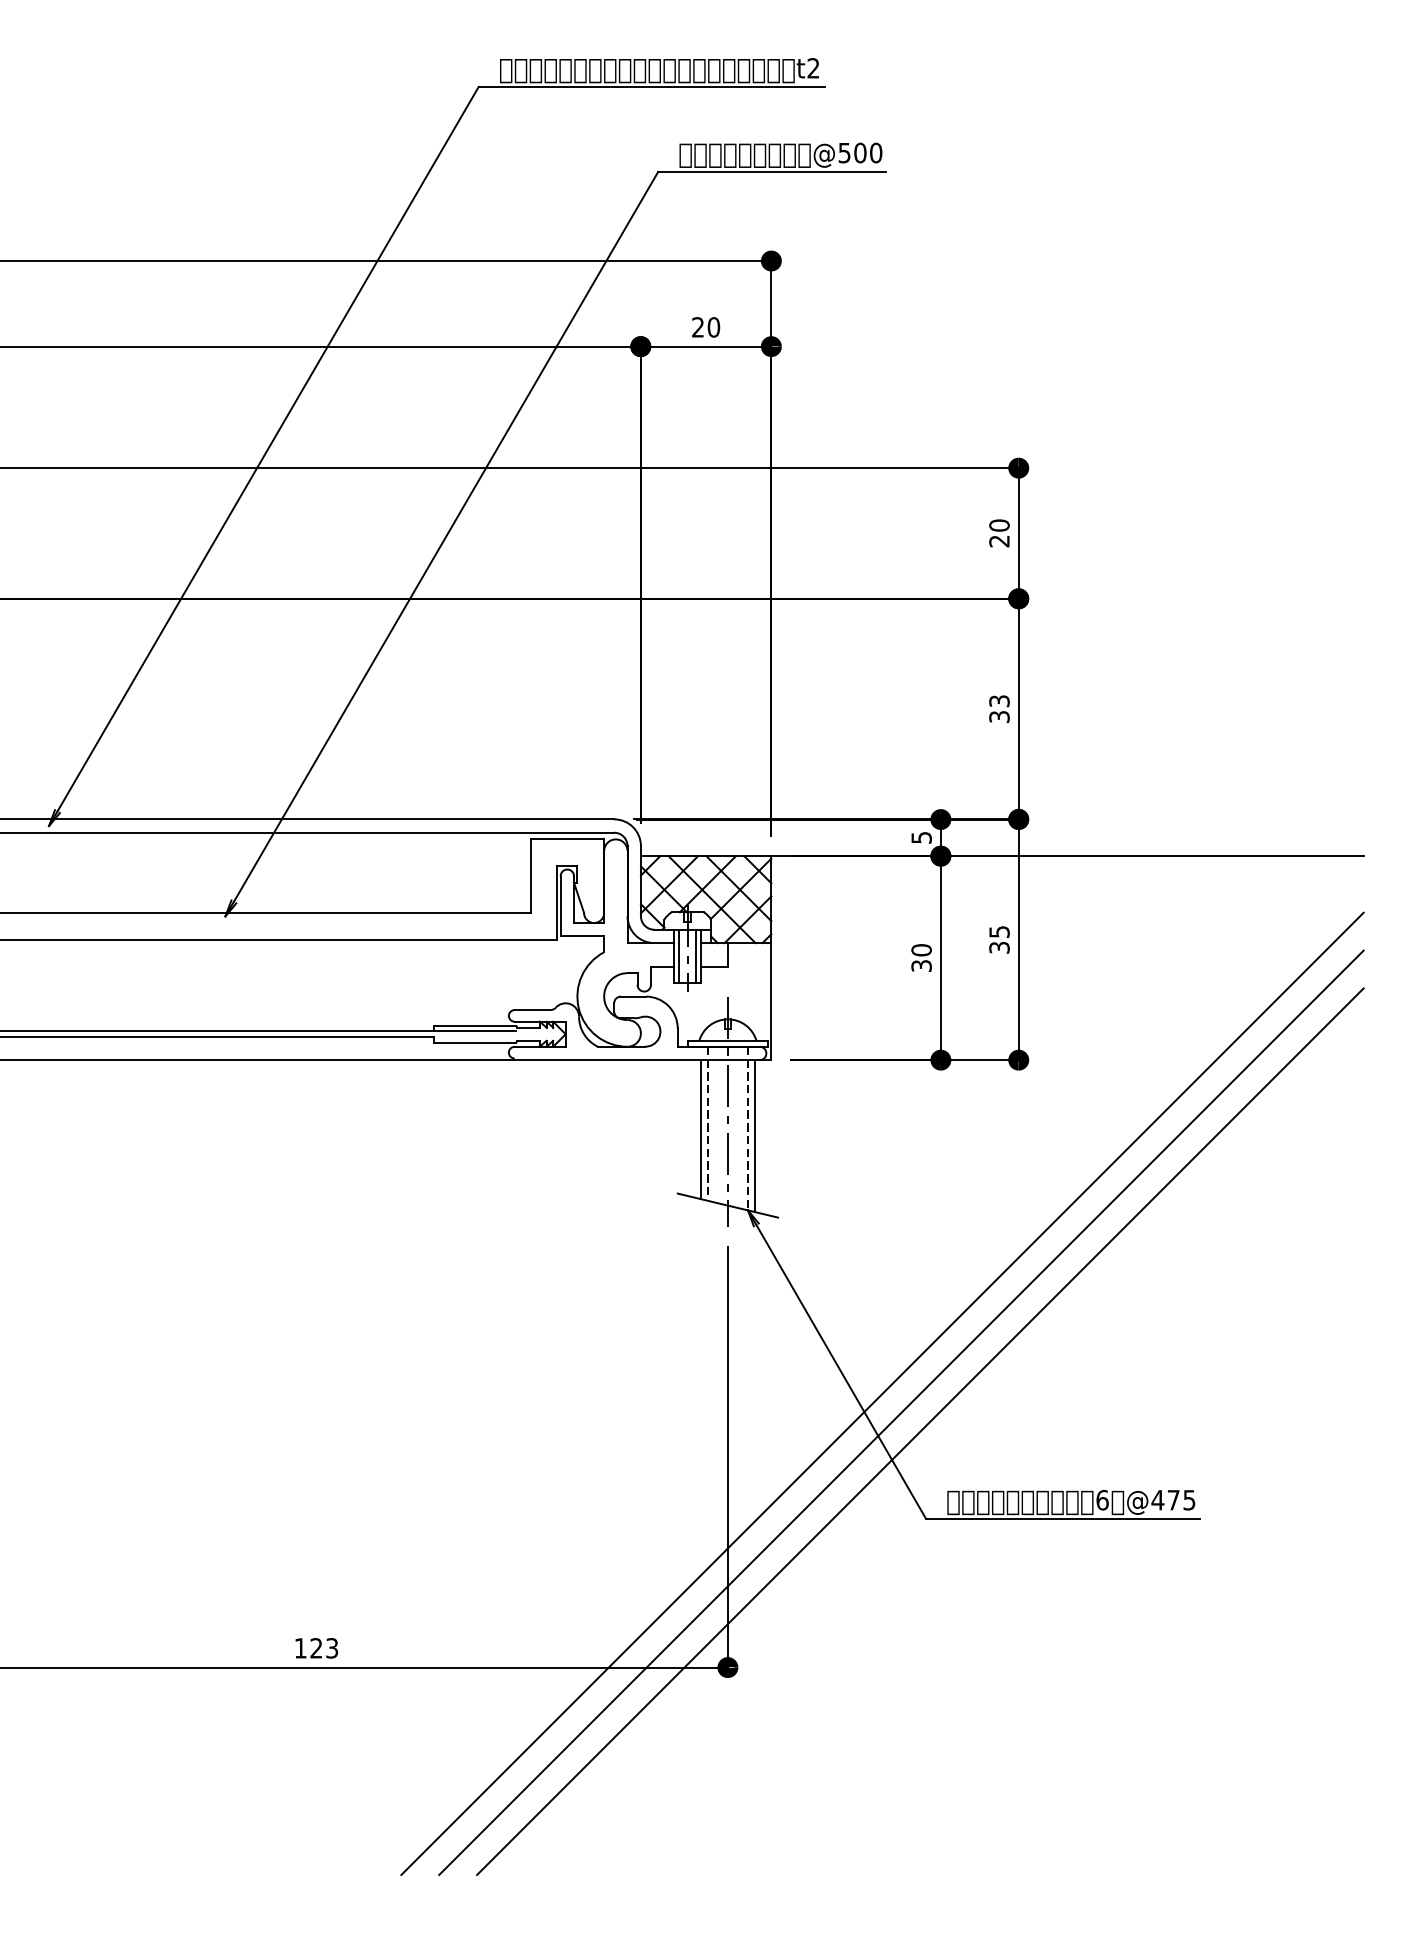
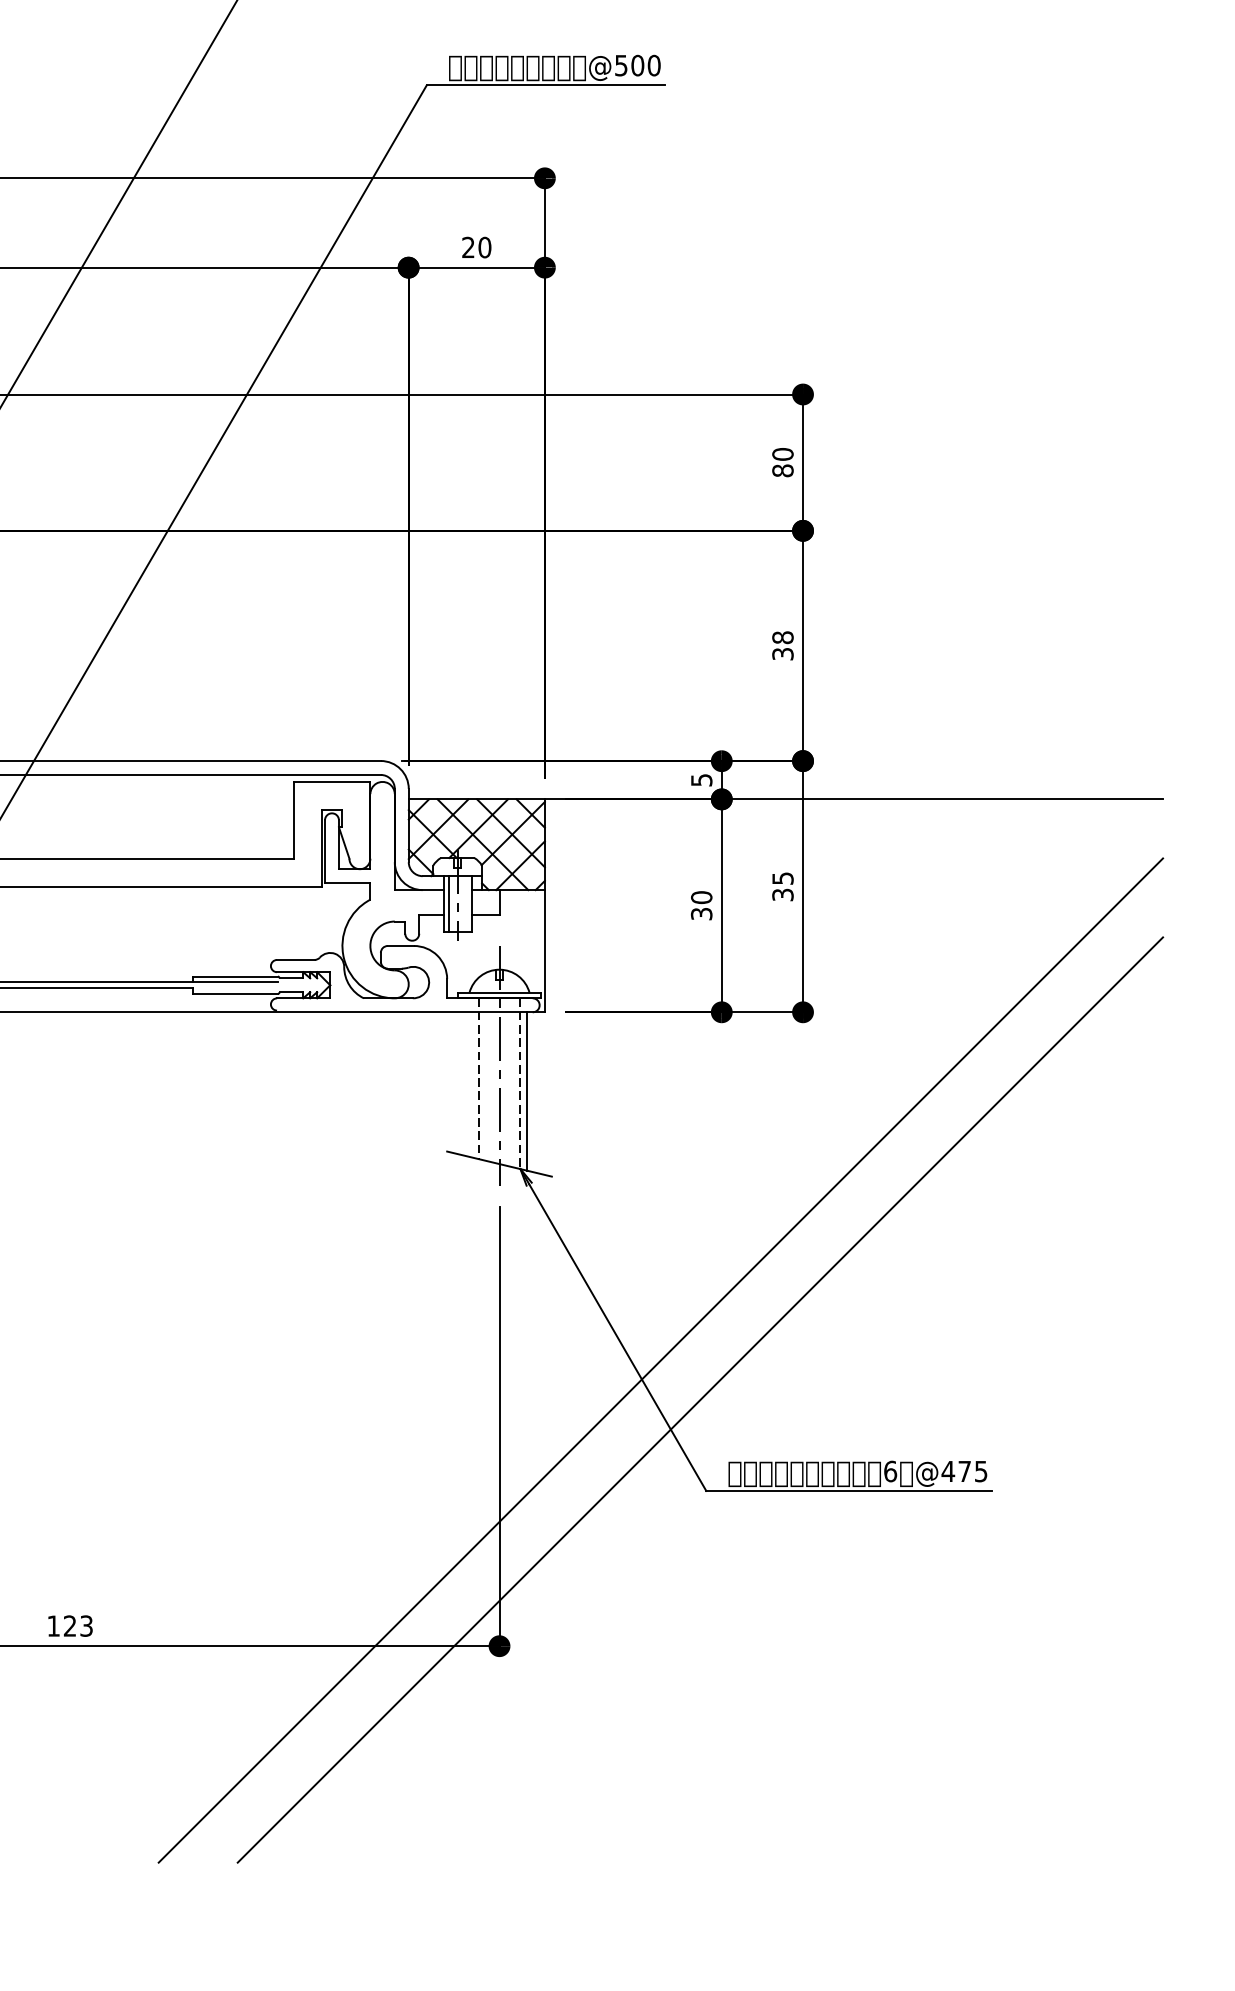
text: (999, 541) -> (782, 471), 20 -> 80
text: (999, 701) -> (782, 638), 33 -> 38
line: (696, 956) -> (466, 904), removed
line: (701, 1129) -> (471, 1084), removed
line: (901, 1412) -> (680, 1380), removed

